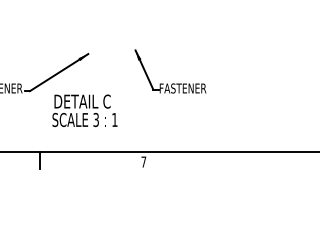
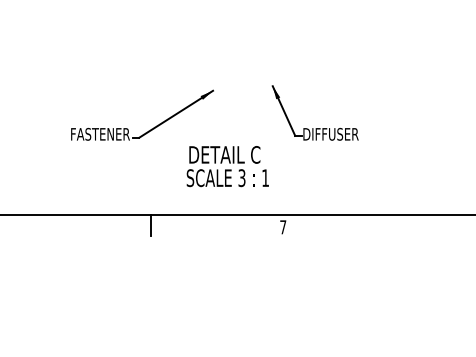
text: (183, 87) -> (333, 133), FASTENER -> DIFFUSER
text: (84, 110) -> (227, 166), moved

